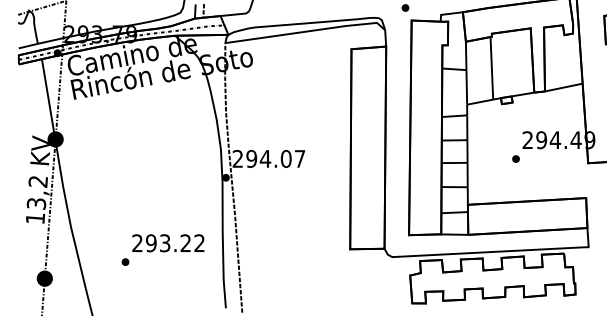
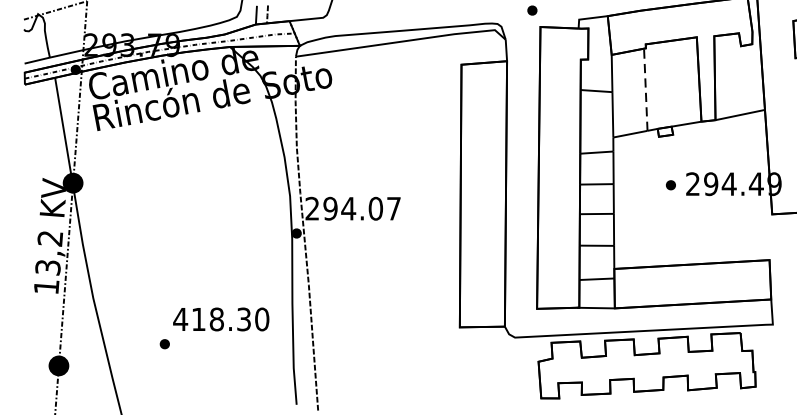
line: (491, 67) -> (645, 88), solid -> dashed
part: (515, 158) -> (670, 184), moved
text: (168, 243) -> (221, 319), 293.22 -> 418.30

